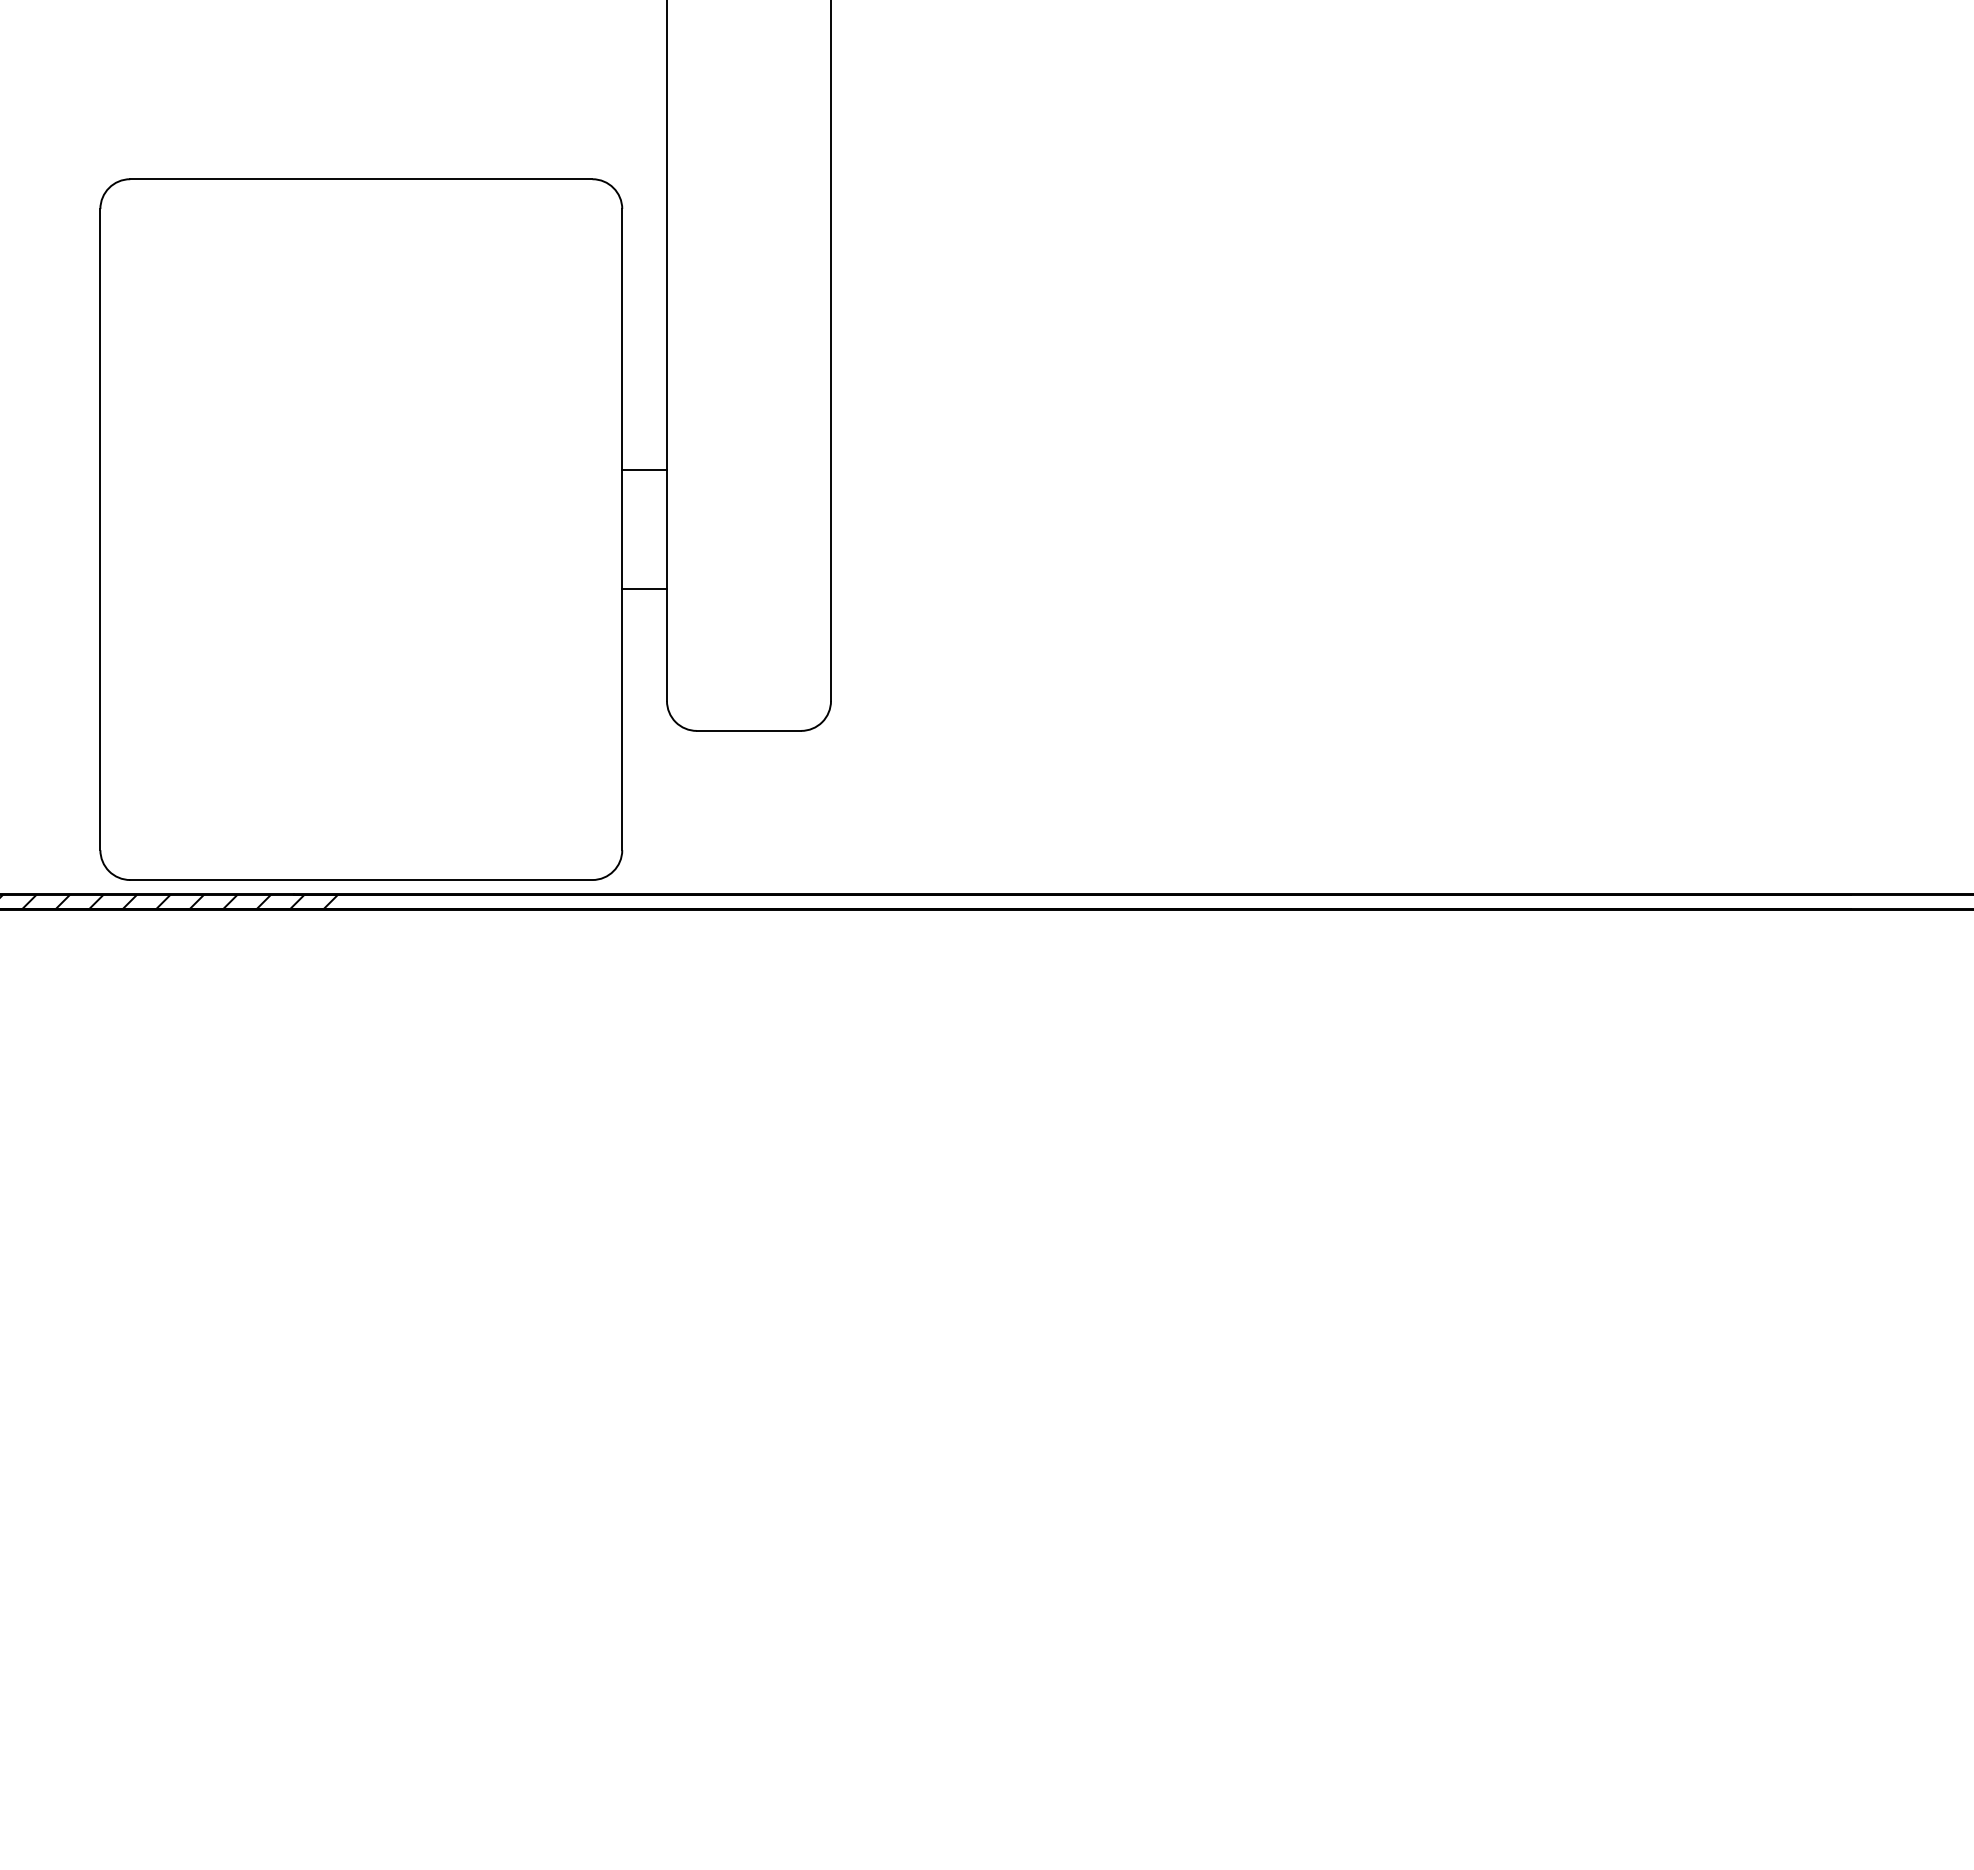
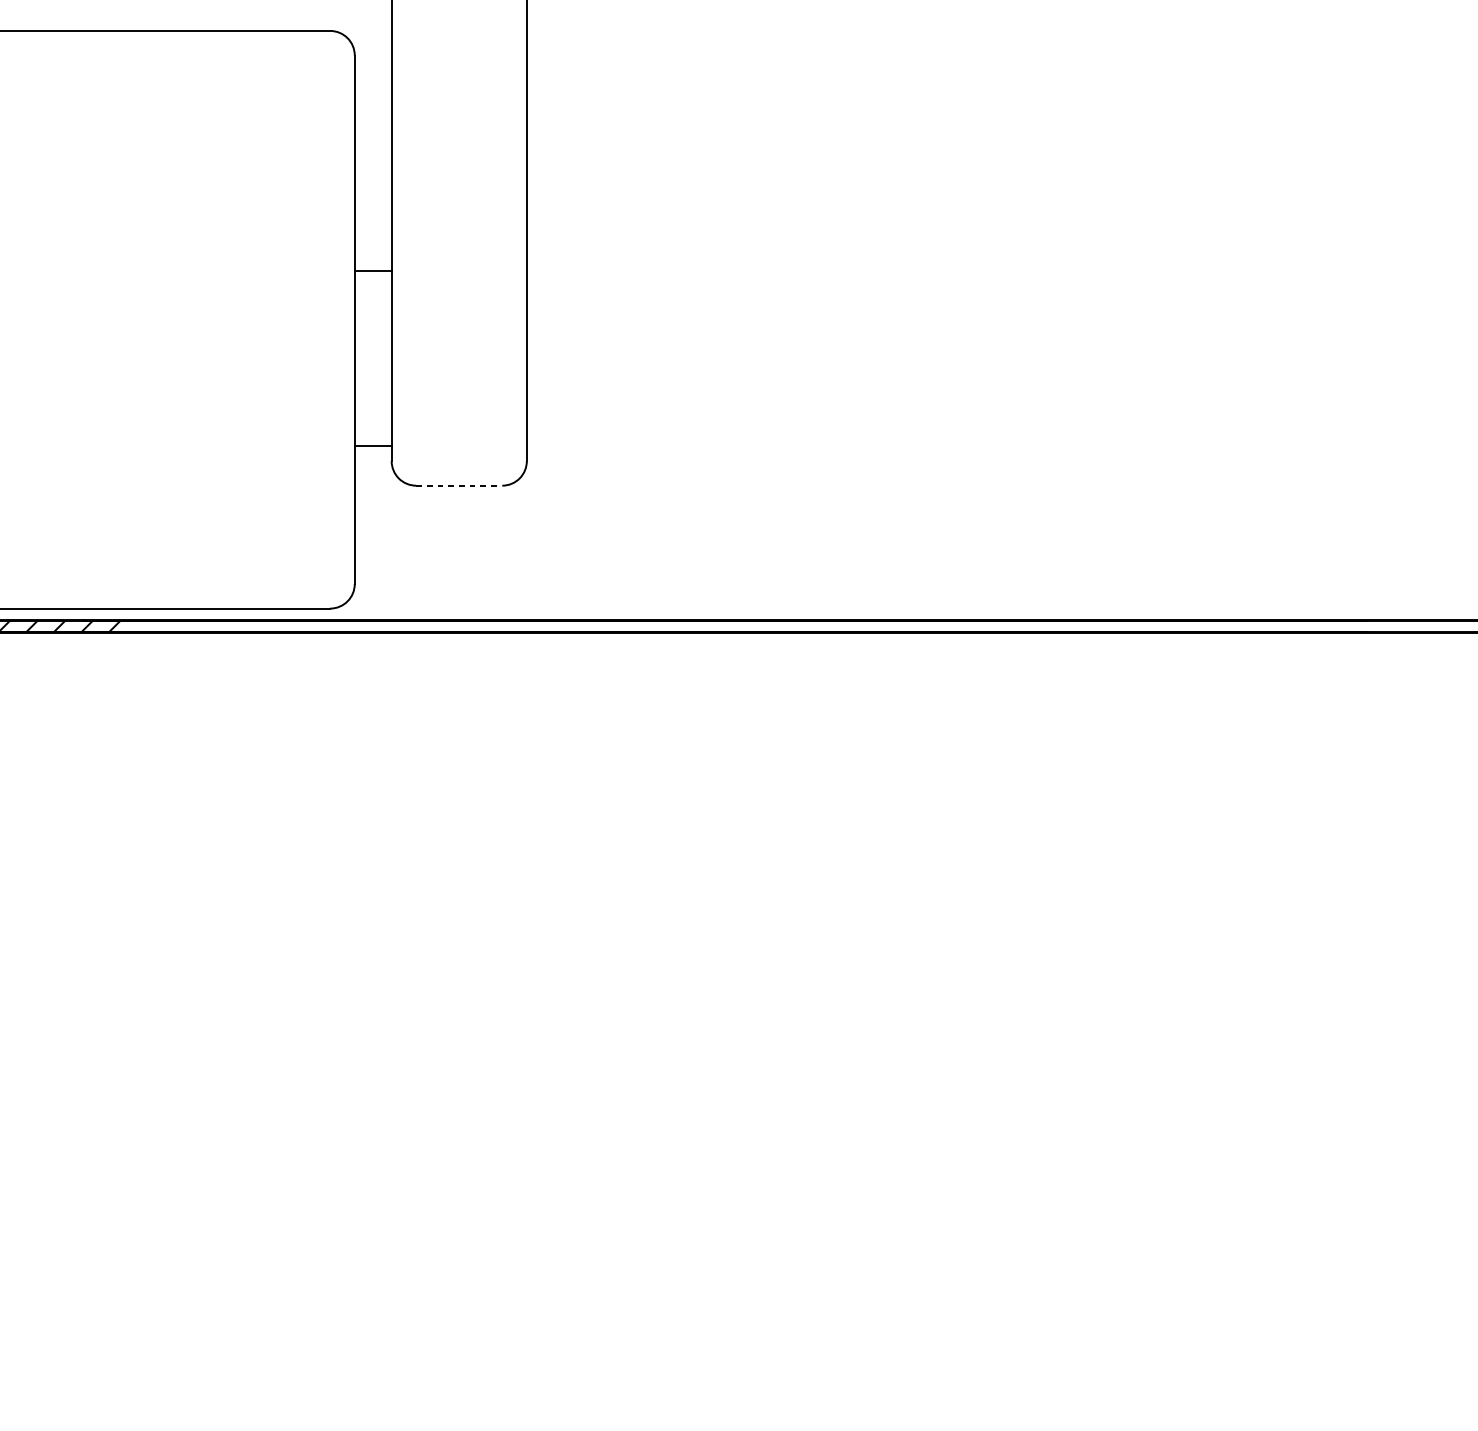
line: (644, 589) -> (373, 445), moved
line: (749, 730) -> (459, 485), solid -> dashed

